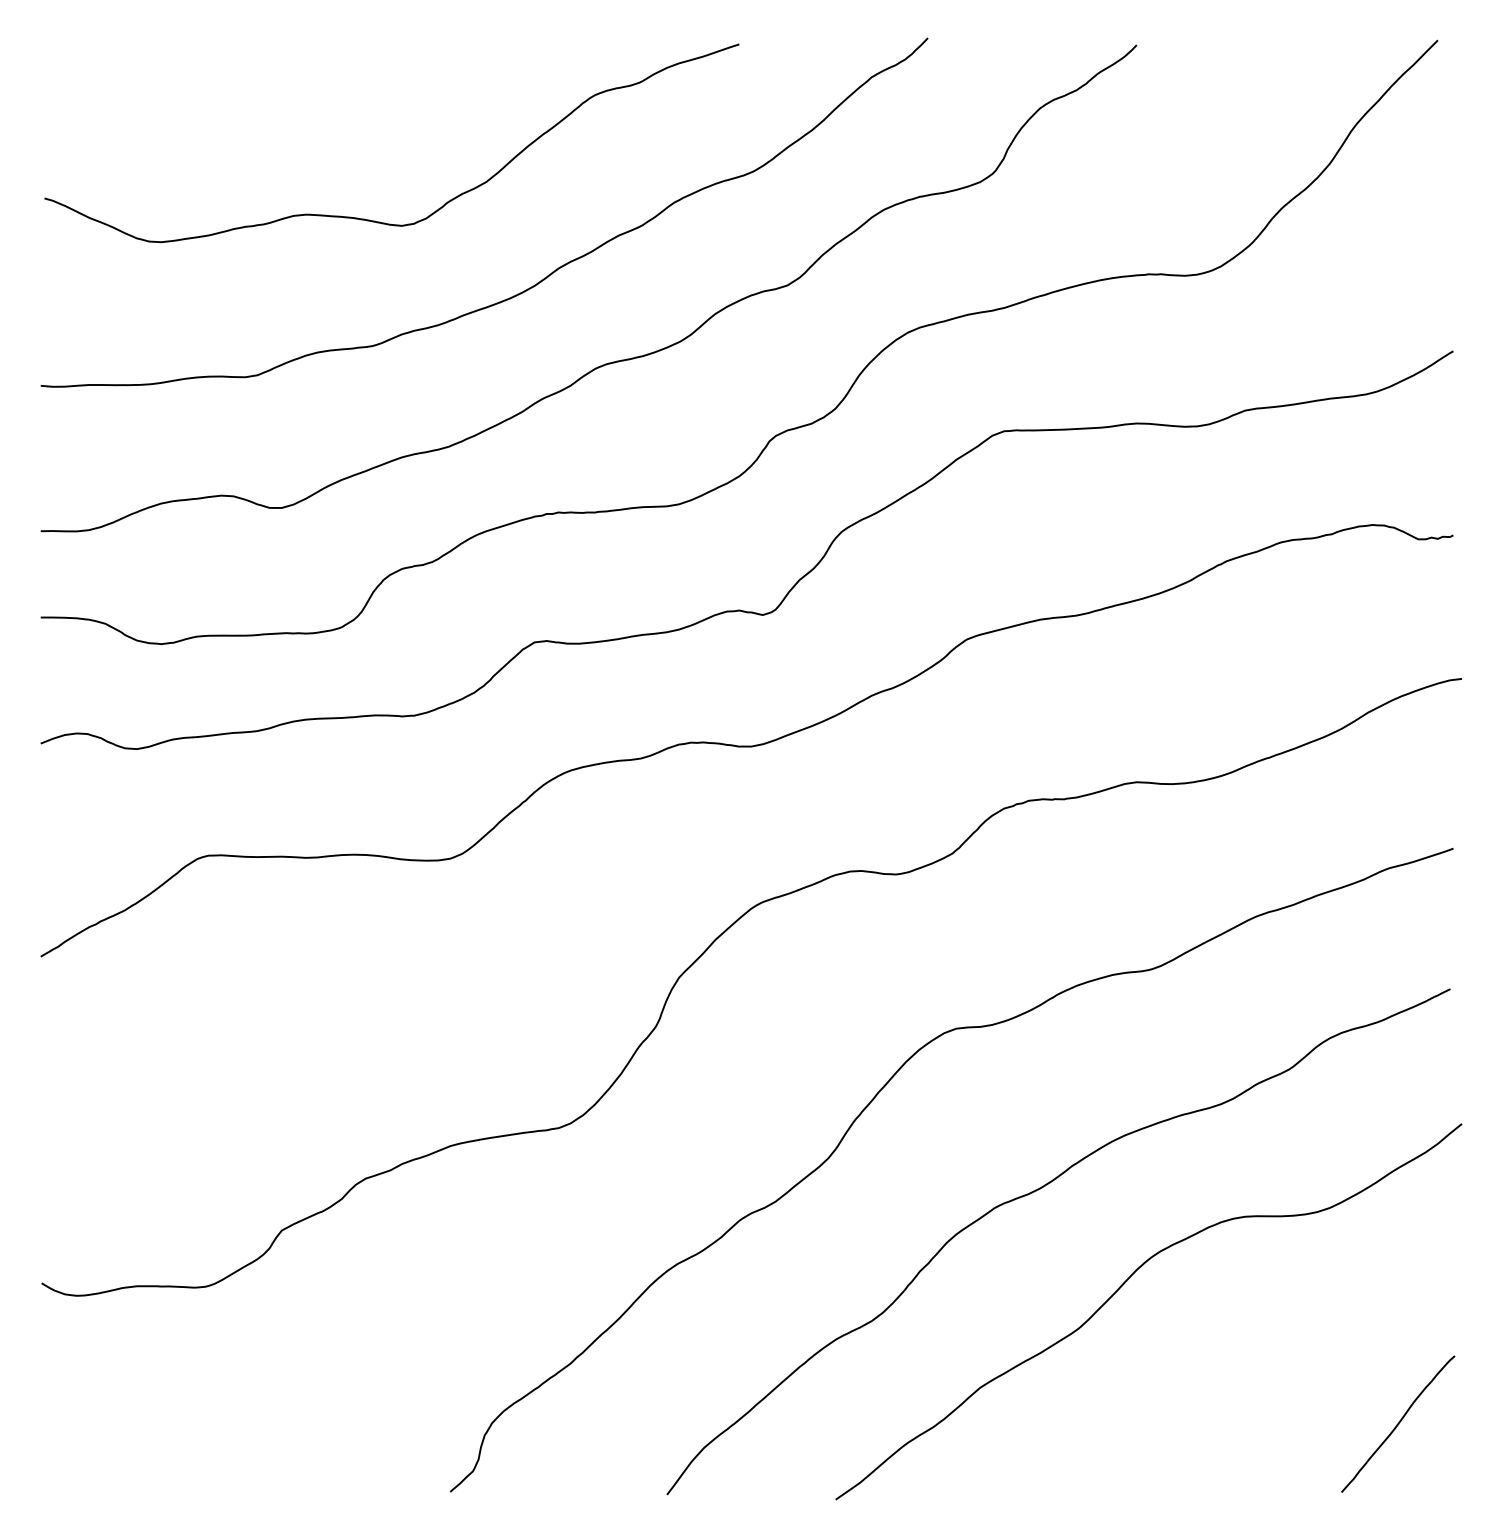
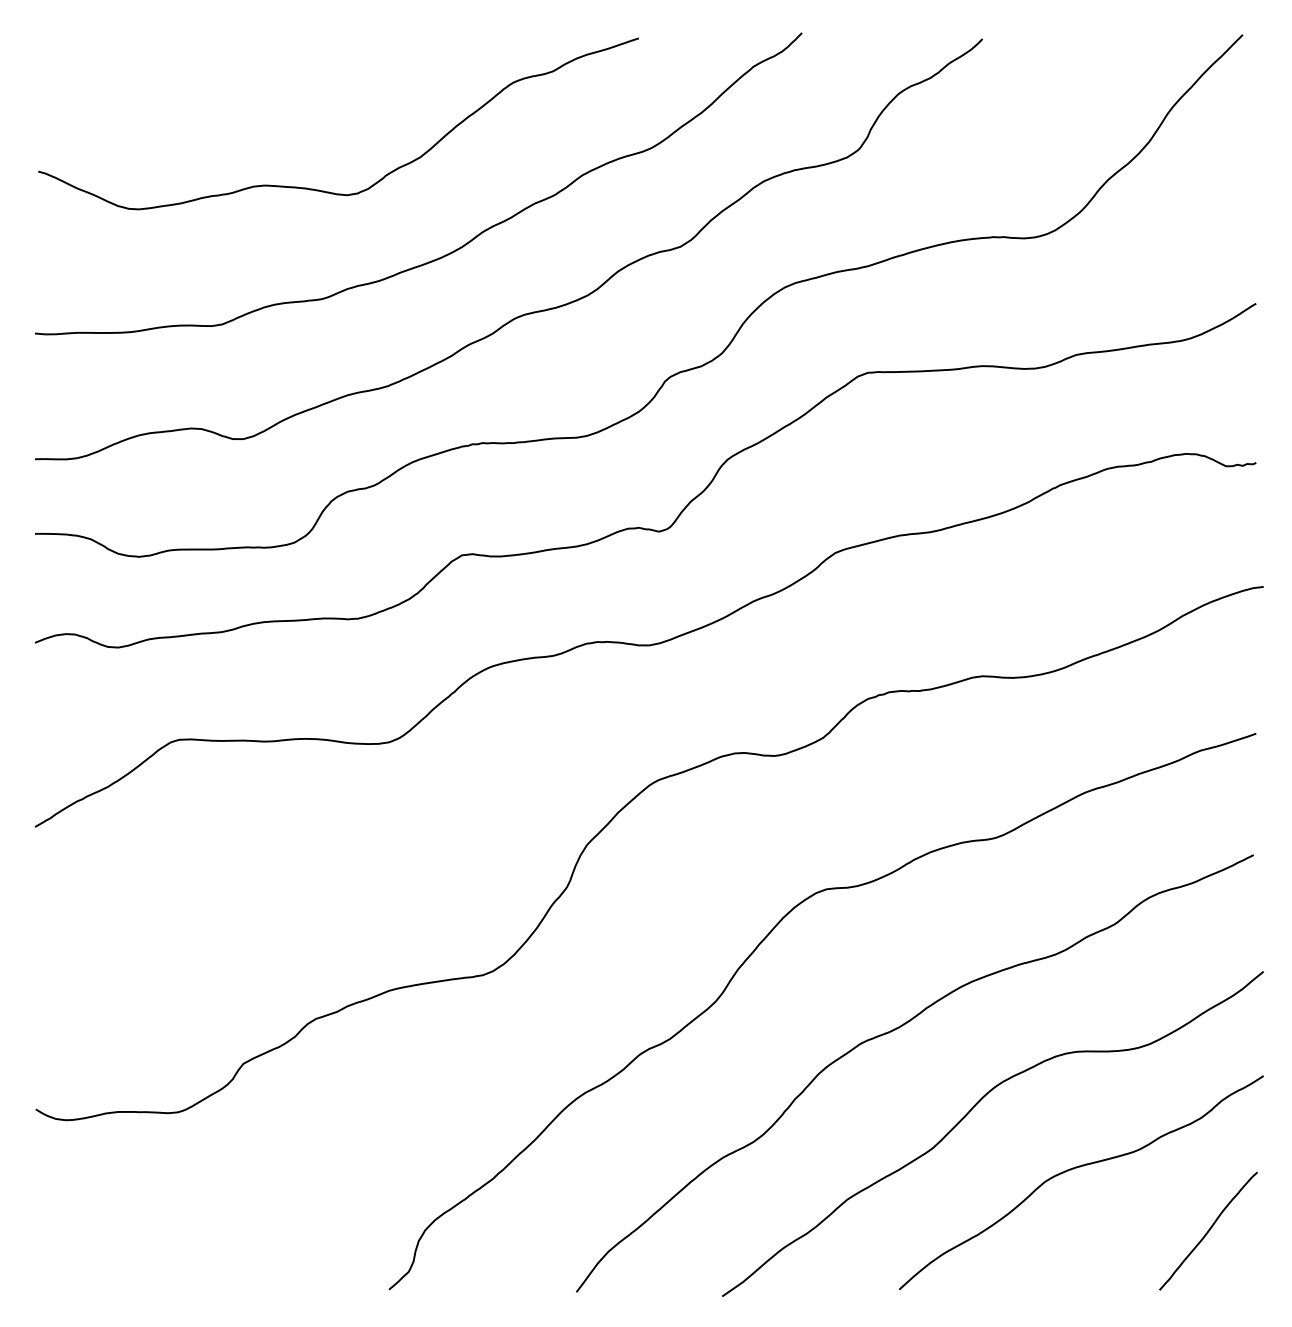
curve: (1245, 1351) -> (1076, 1168), added

